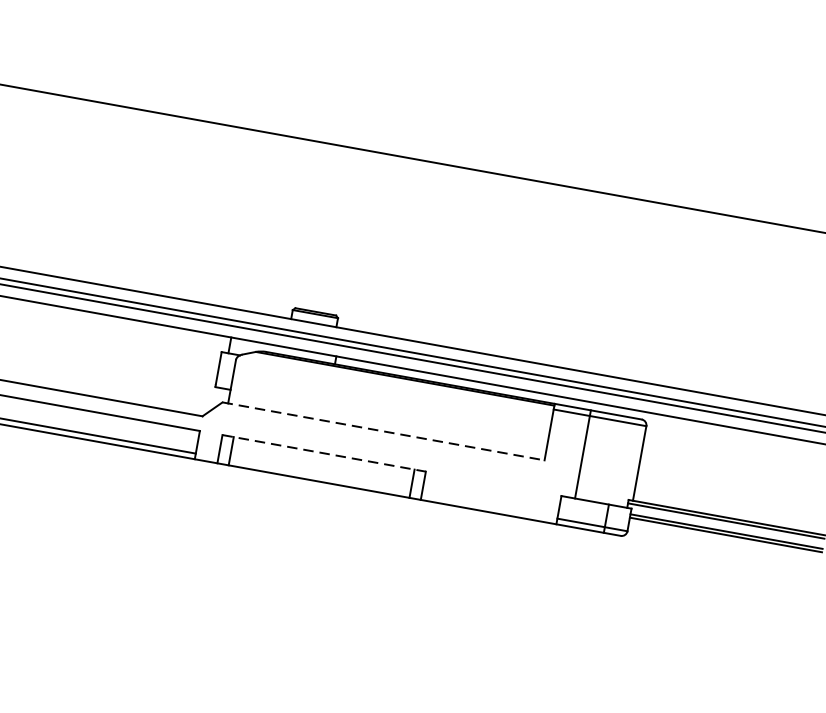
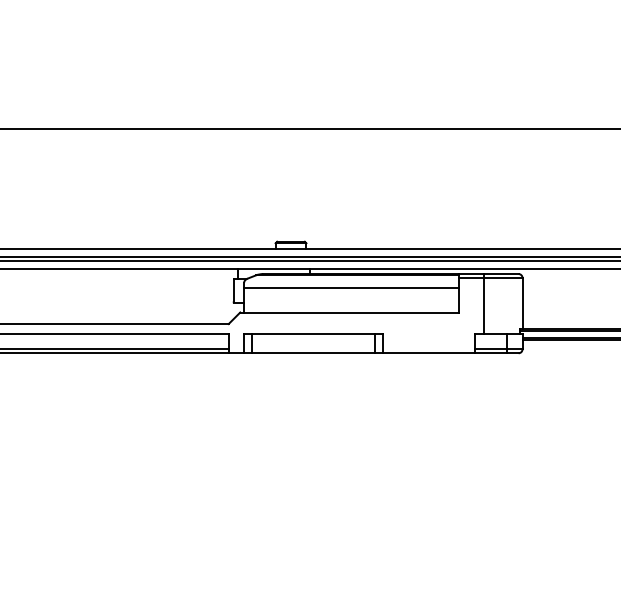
line: (392, 395) -> (351, 287), added
line: (383, 431) -> (349, 312), dashed -> solid
line: (324, 454) -> (313, 334), dashed -> solid

